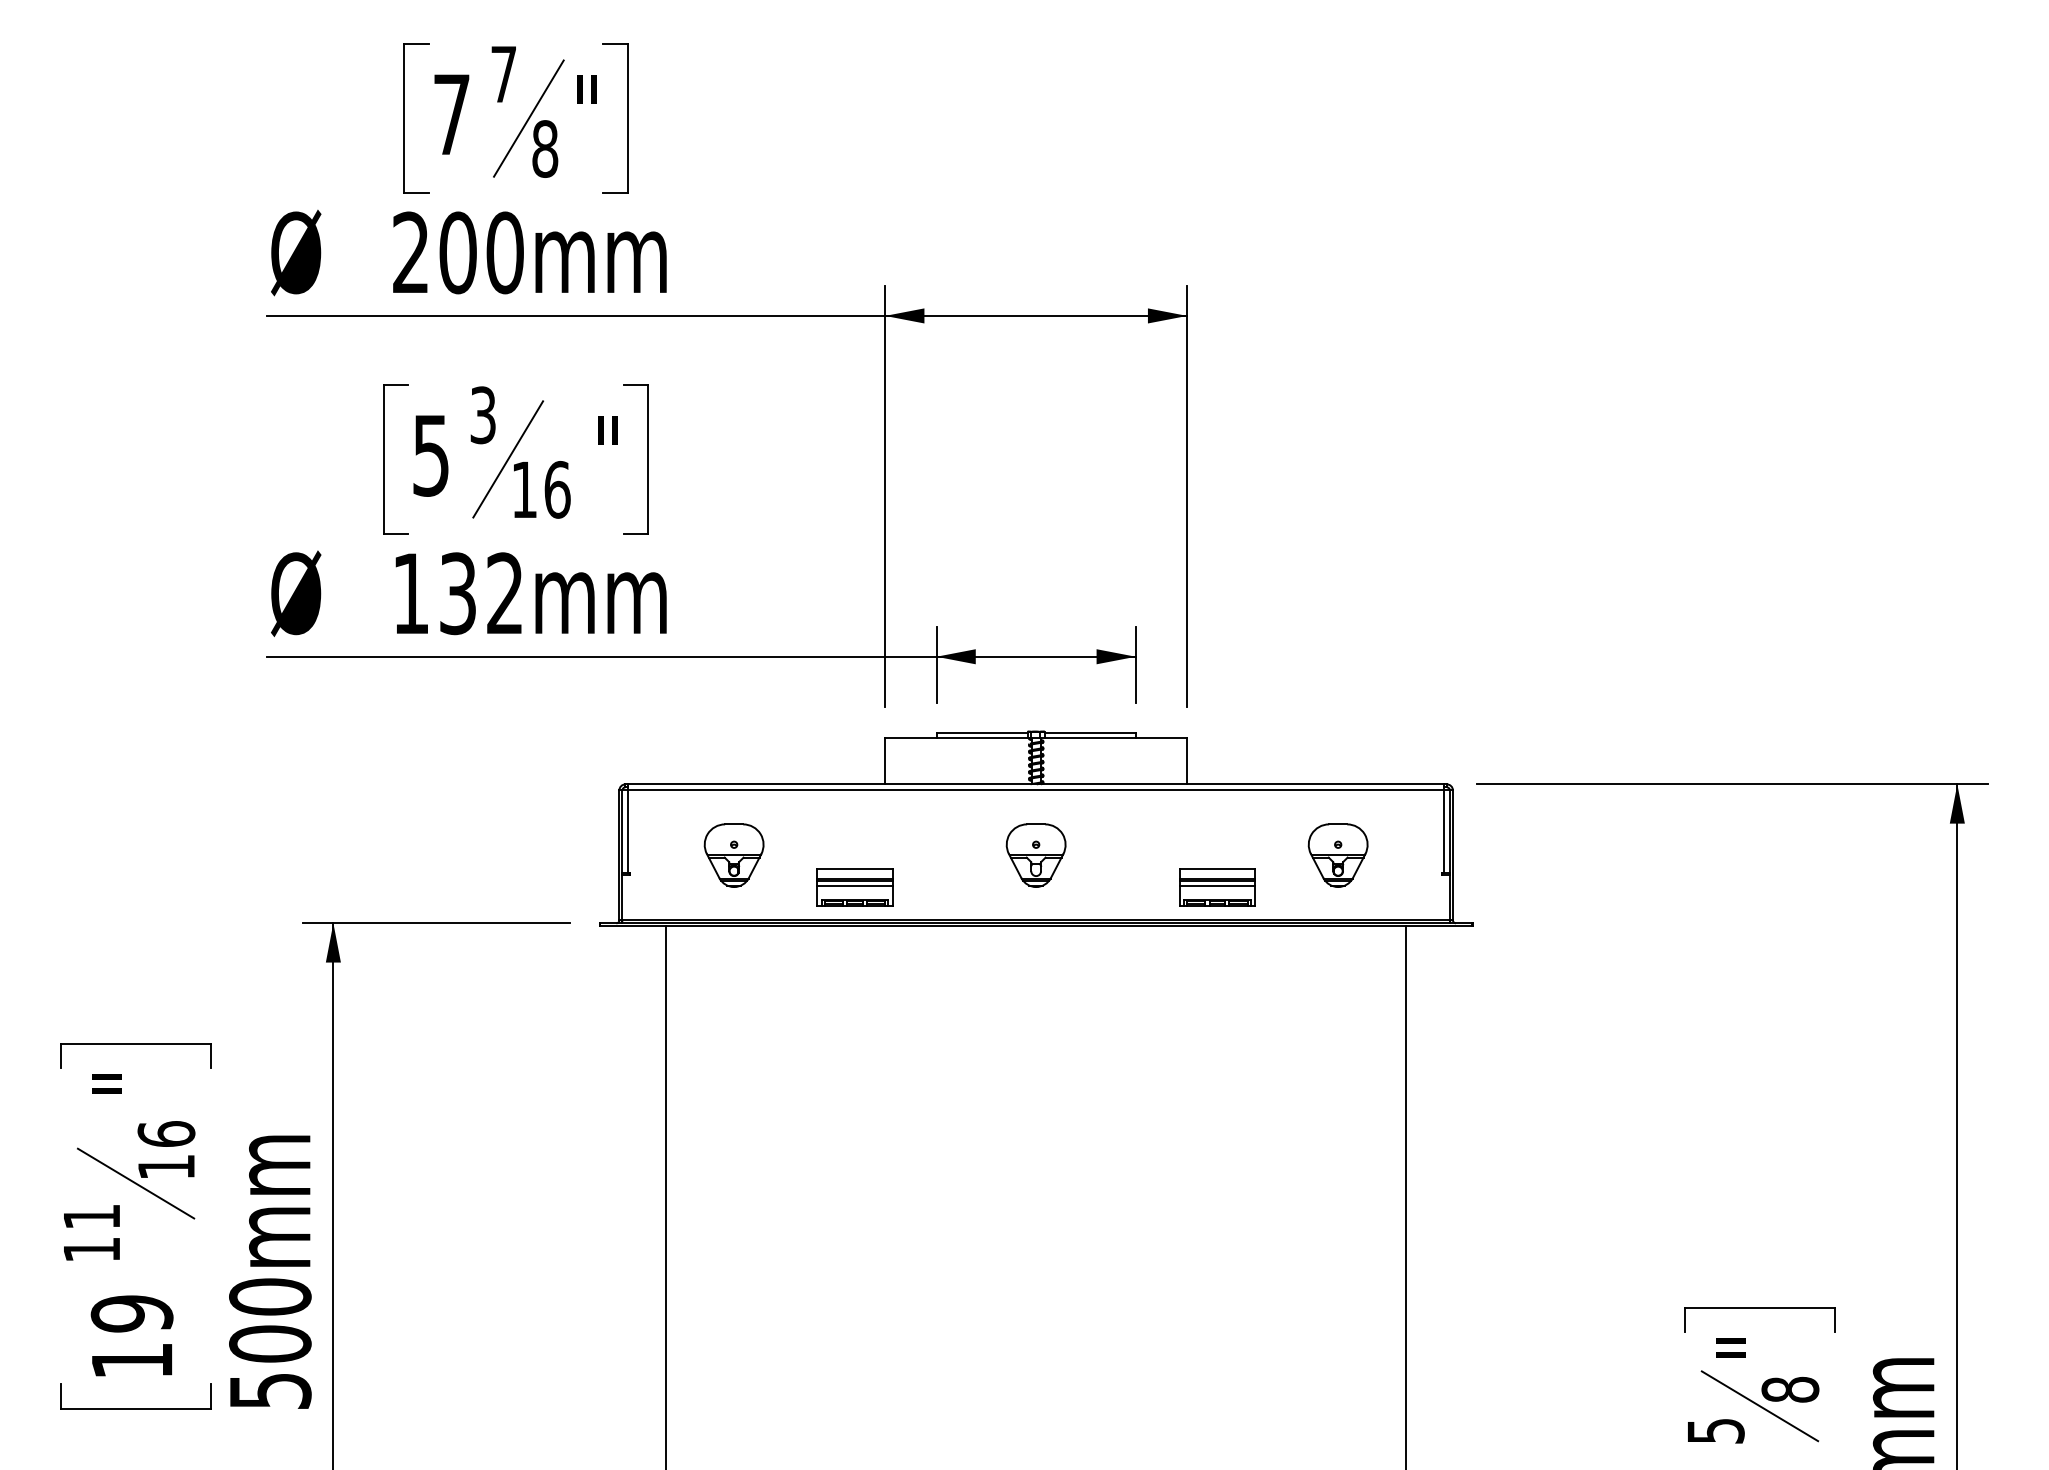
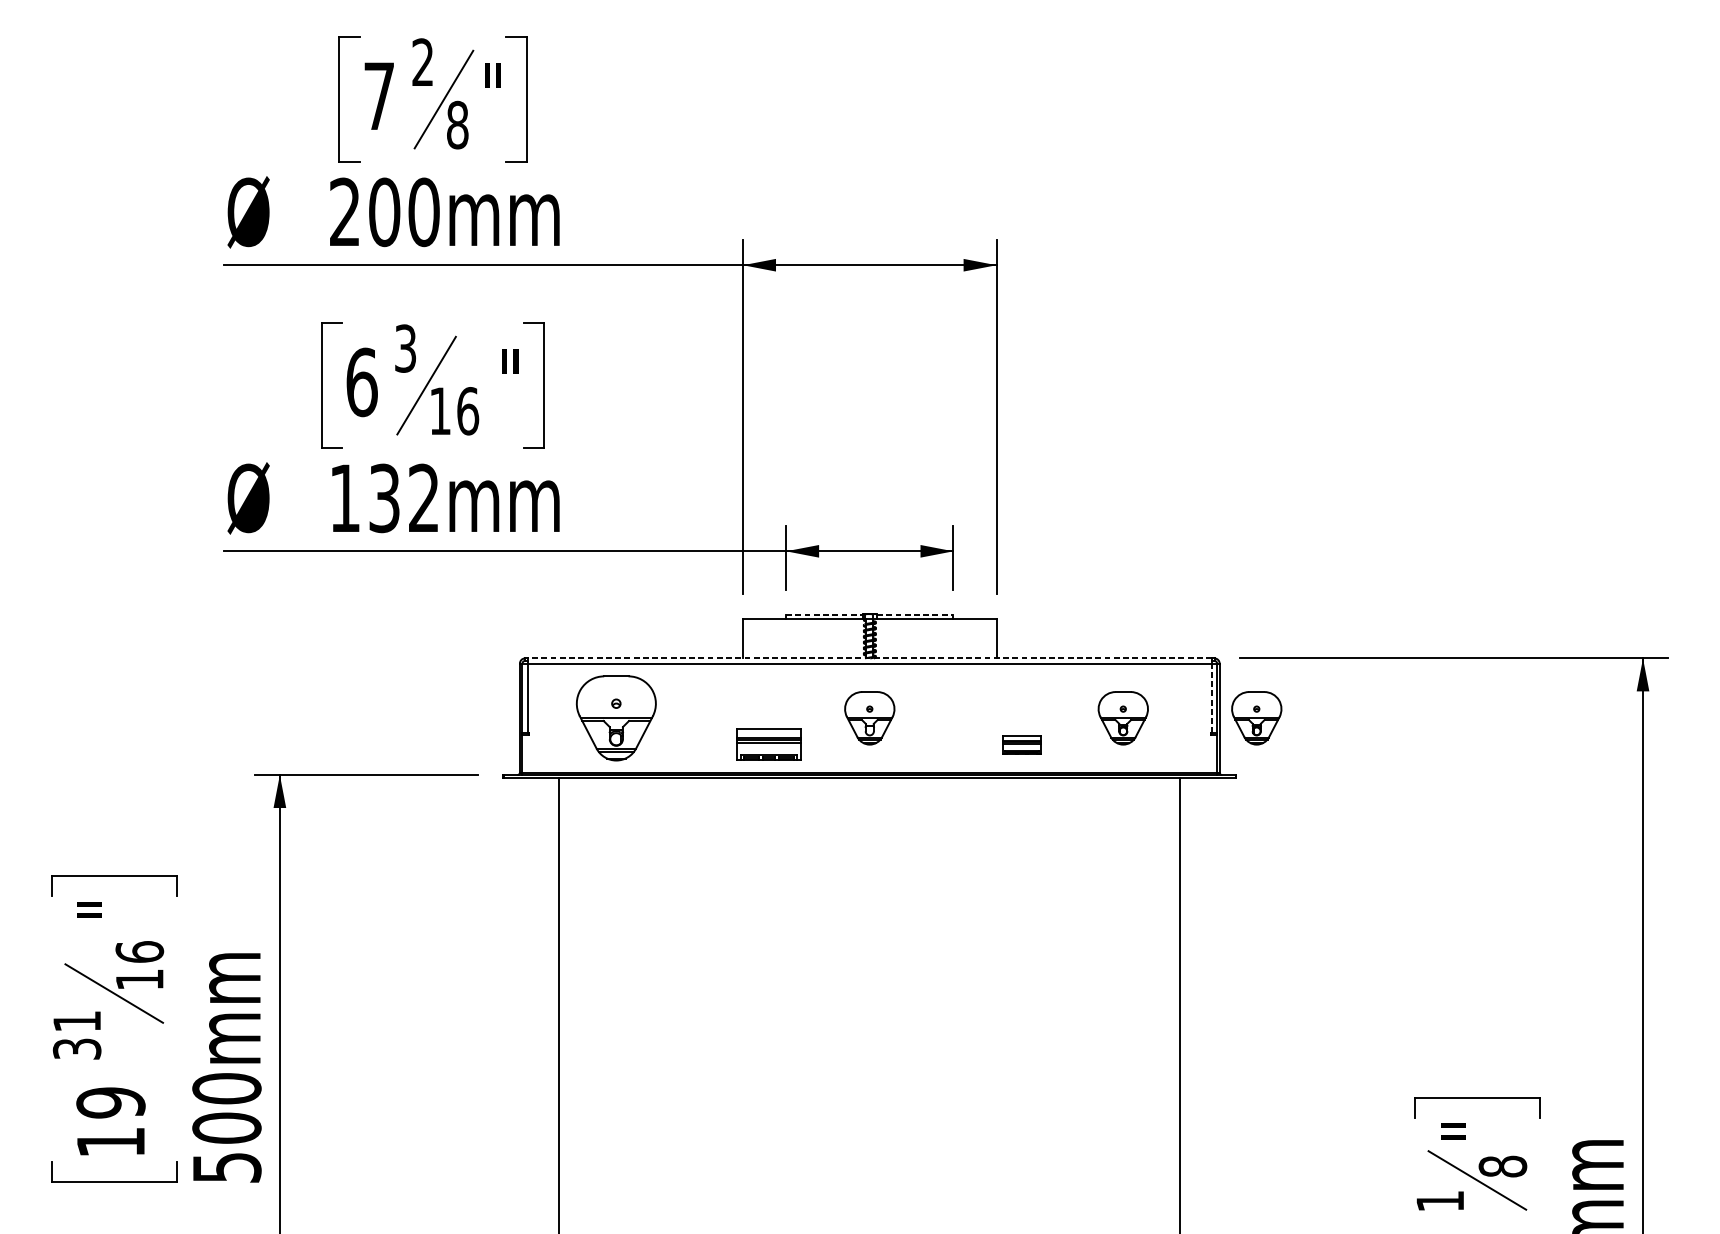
text: (503, 73) -> (422, 61), 7 -> 2
text: (431, 455) -> (362, 382), 5 -> 6
line: (982, 733) -> (824, 615), solid -> dashed
line: (1090, 733) -> (915, 615), solid -> dashed
line: (1036, 784) -> (870, 658), solid -> dashed
line: (1443, 831) -> (1211, 698), solid -> dashed
part: (733, 855) -> (615, 718), size x1.6
part: (1496, 855) -> (1256, 718), added
part: (854, 887) -> (768, 745), moved
part: (1217, 887) -> (1022, 745), size x0.6
text: (91, 1249) -> (76, 1048), 11 -> 31
text: (1716, 1431) -> (1440, 1201), 5 -> 1

